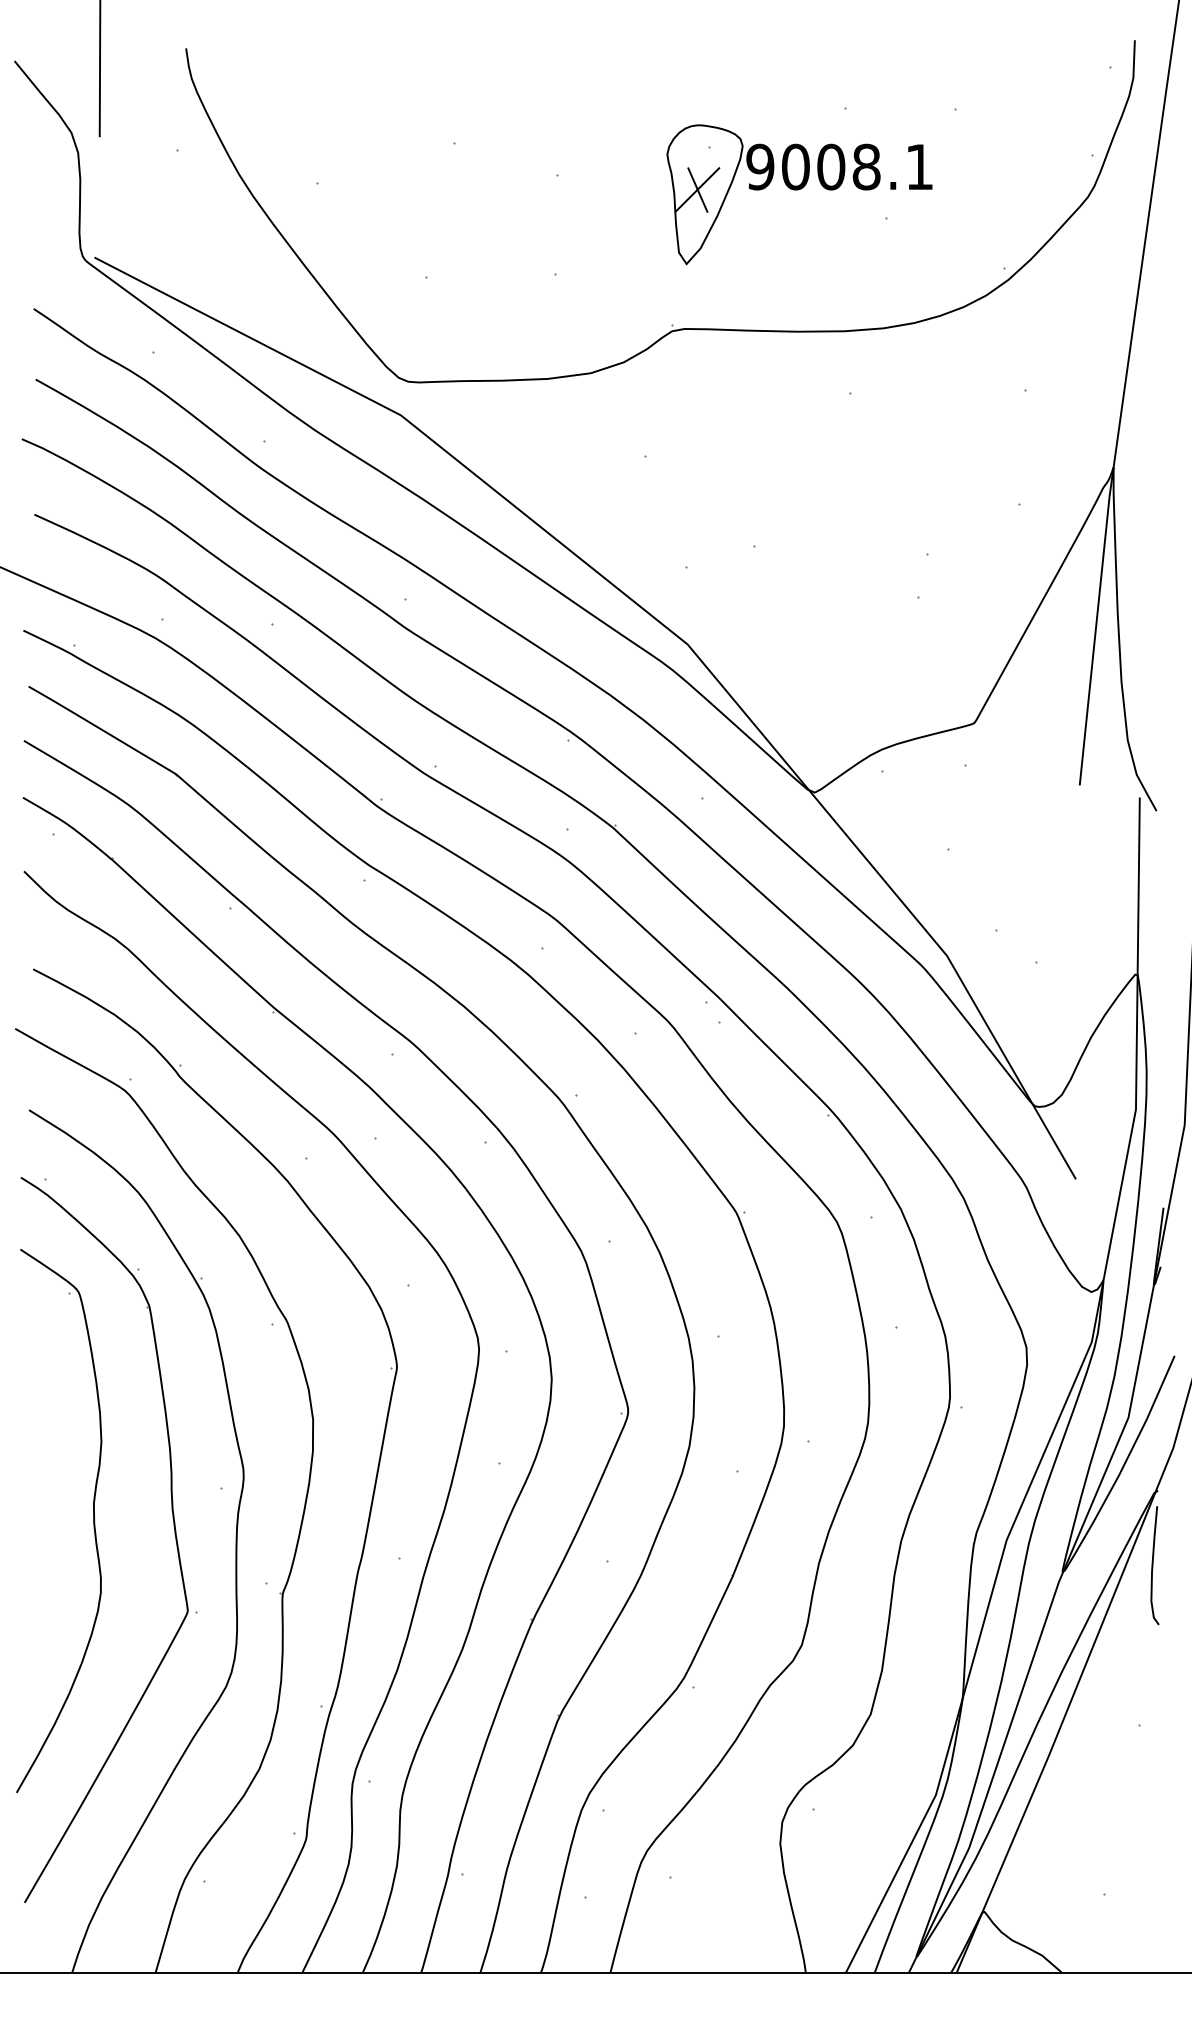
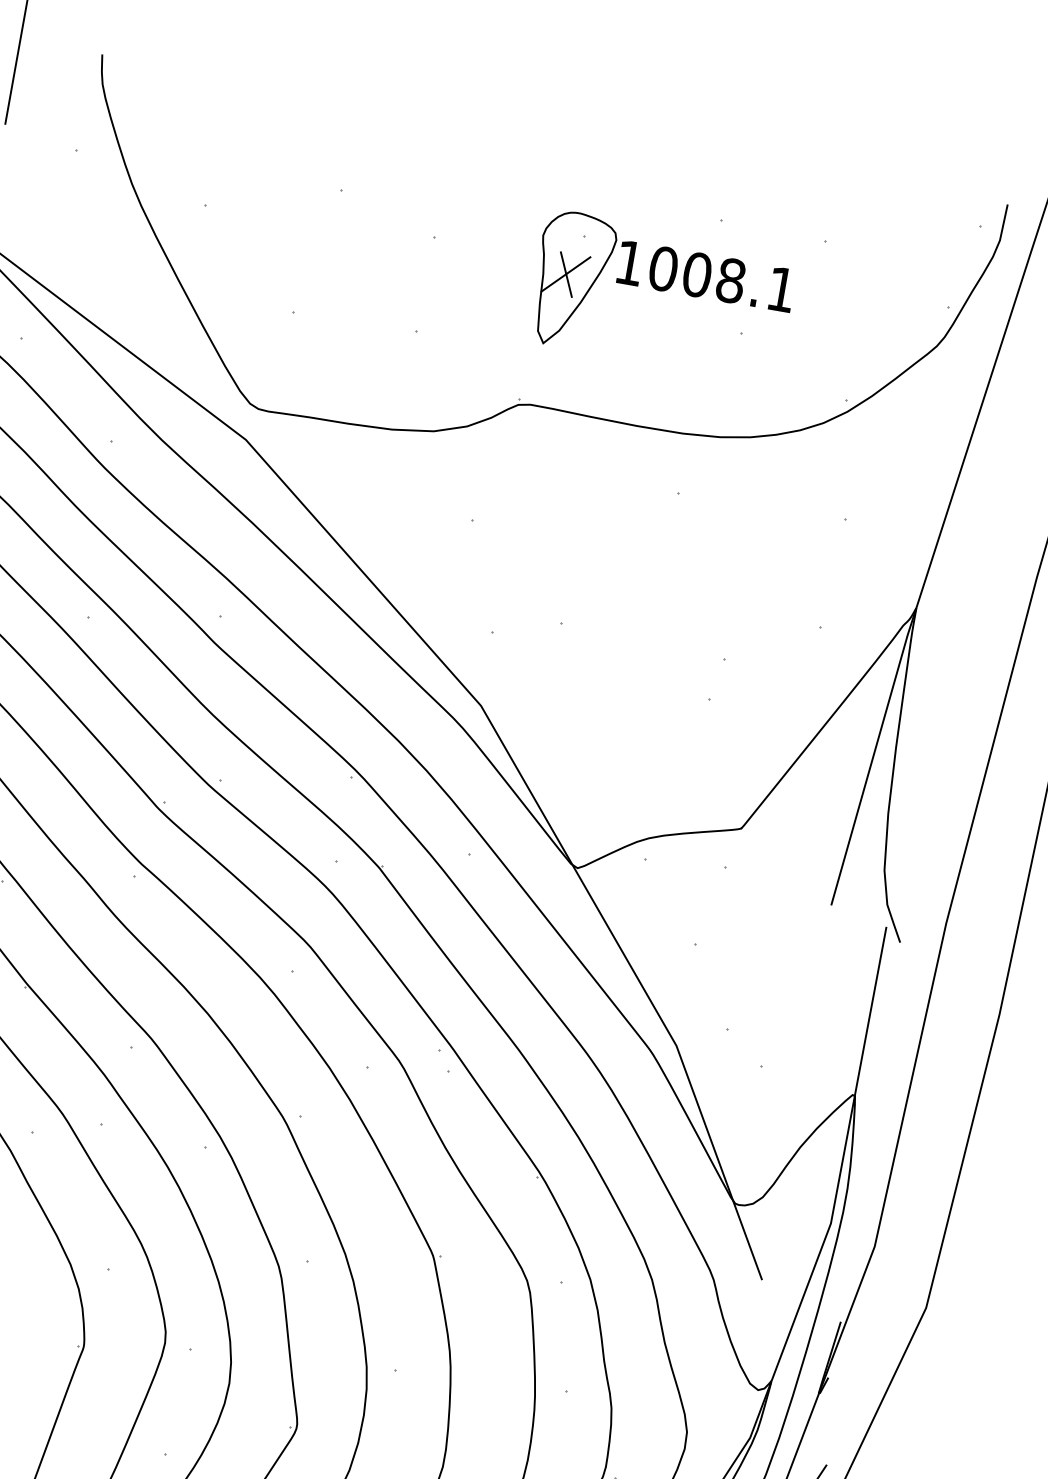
text: (760, 166) -> (629, 262), 9008.1 -> 1008.1

